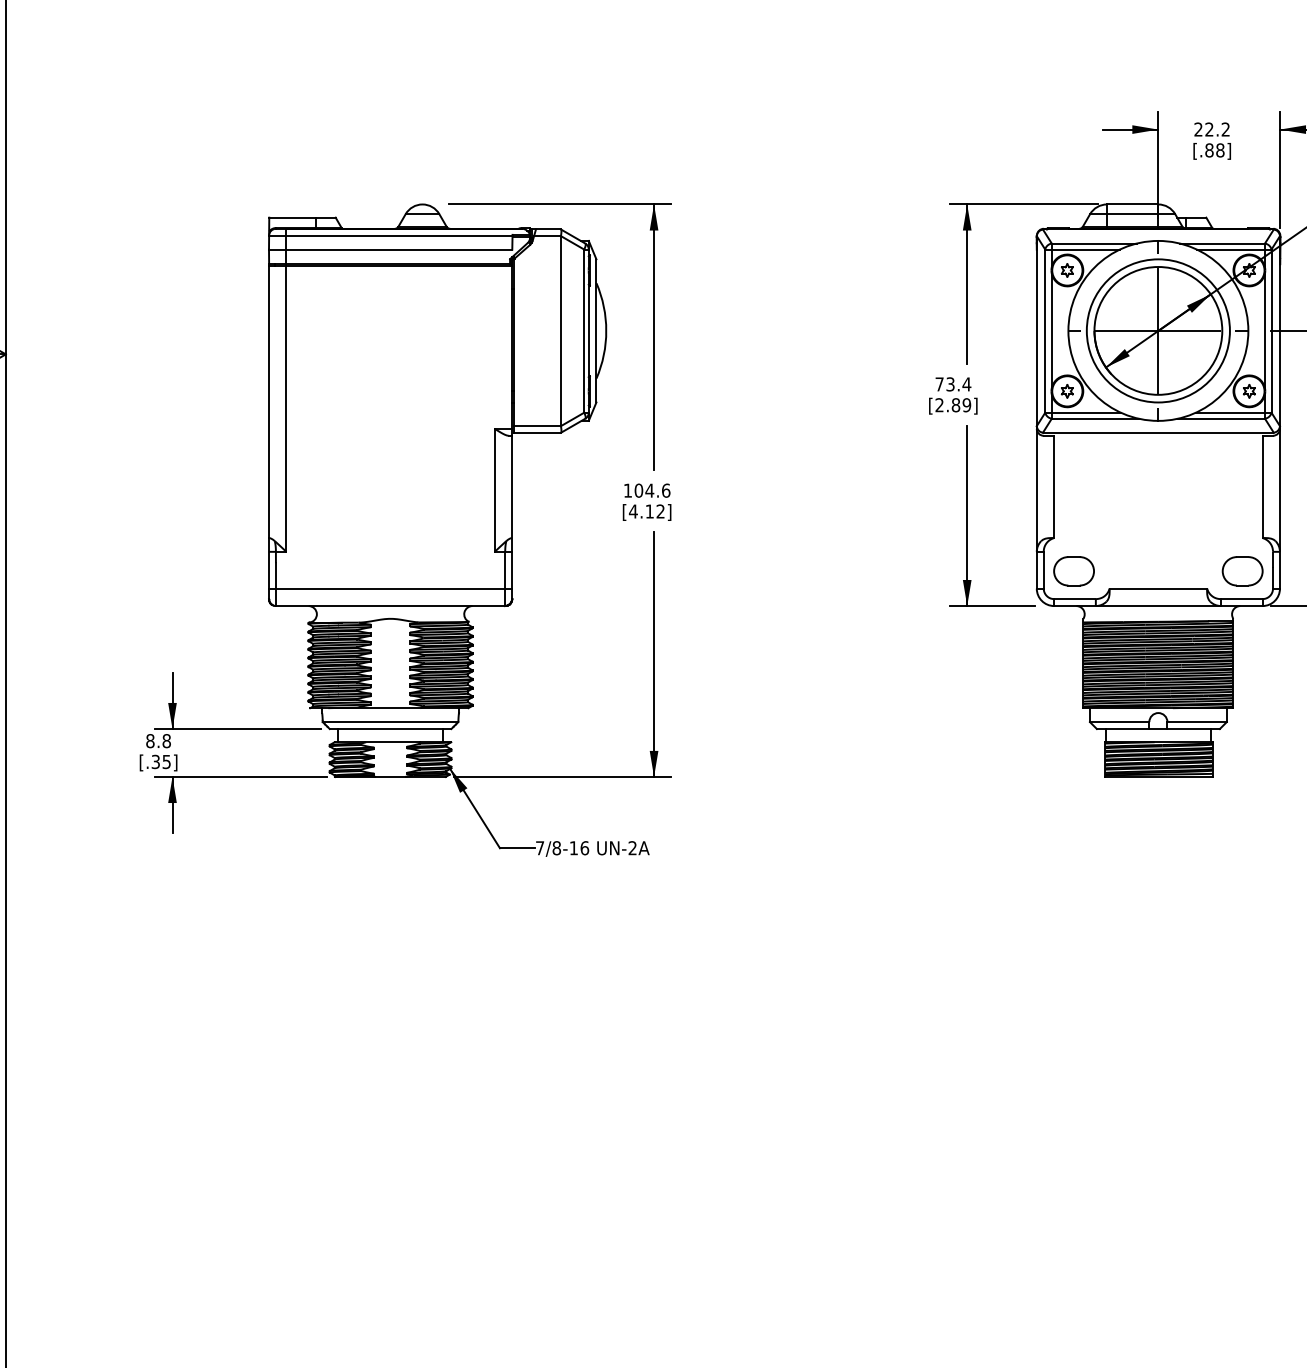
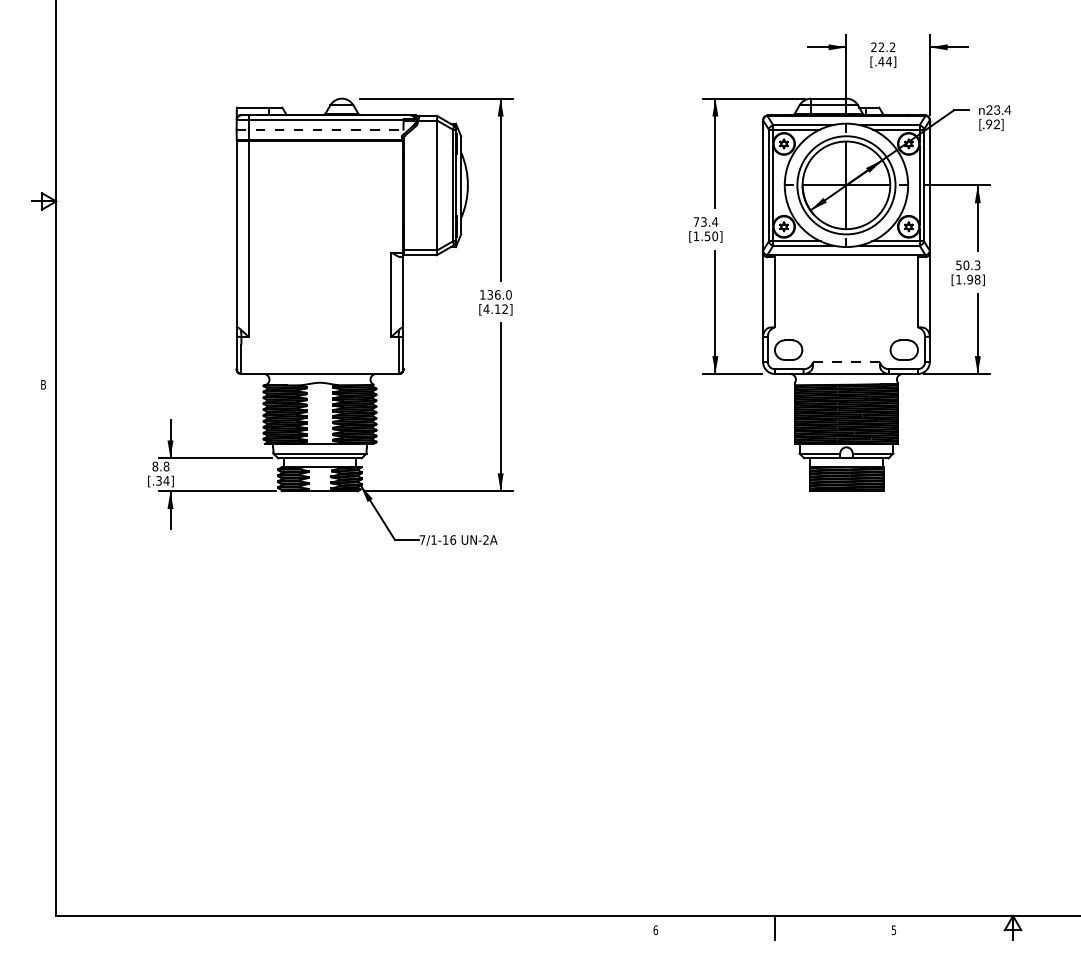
text: (1213, 150) -> (884, 61), [.88] -> [.44]
line: (391, 249) -> (320, 129), solid -> dashed
text: (952, 405) -> (705, 236), [2.89] -> [1.50]
text: (652, 490) -> (499, 294), 104.6 -> 136.0
line: (389, 589) -> (319, 362), removed
line: (1158, 589) -> (846, 362), solid -> dashed
text: (166, 761) -> (166, 480), [.35] -> [.34]
text: (556, 847) -> (433, 539), 7/8-16 -> 7/1-16

